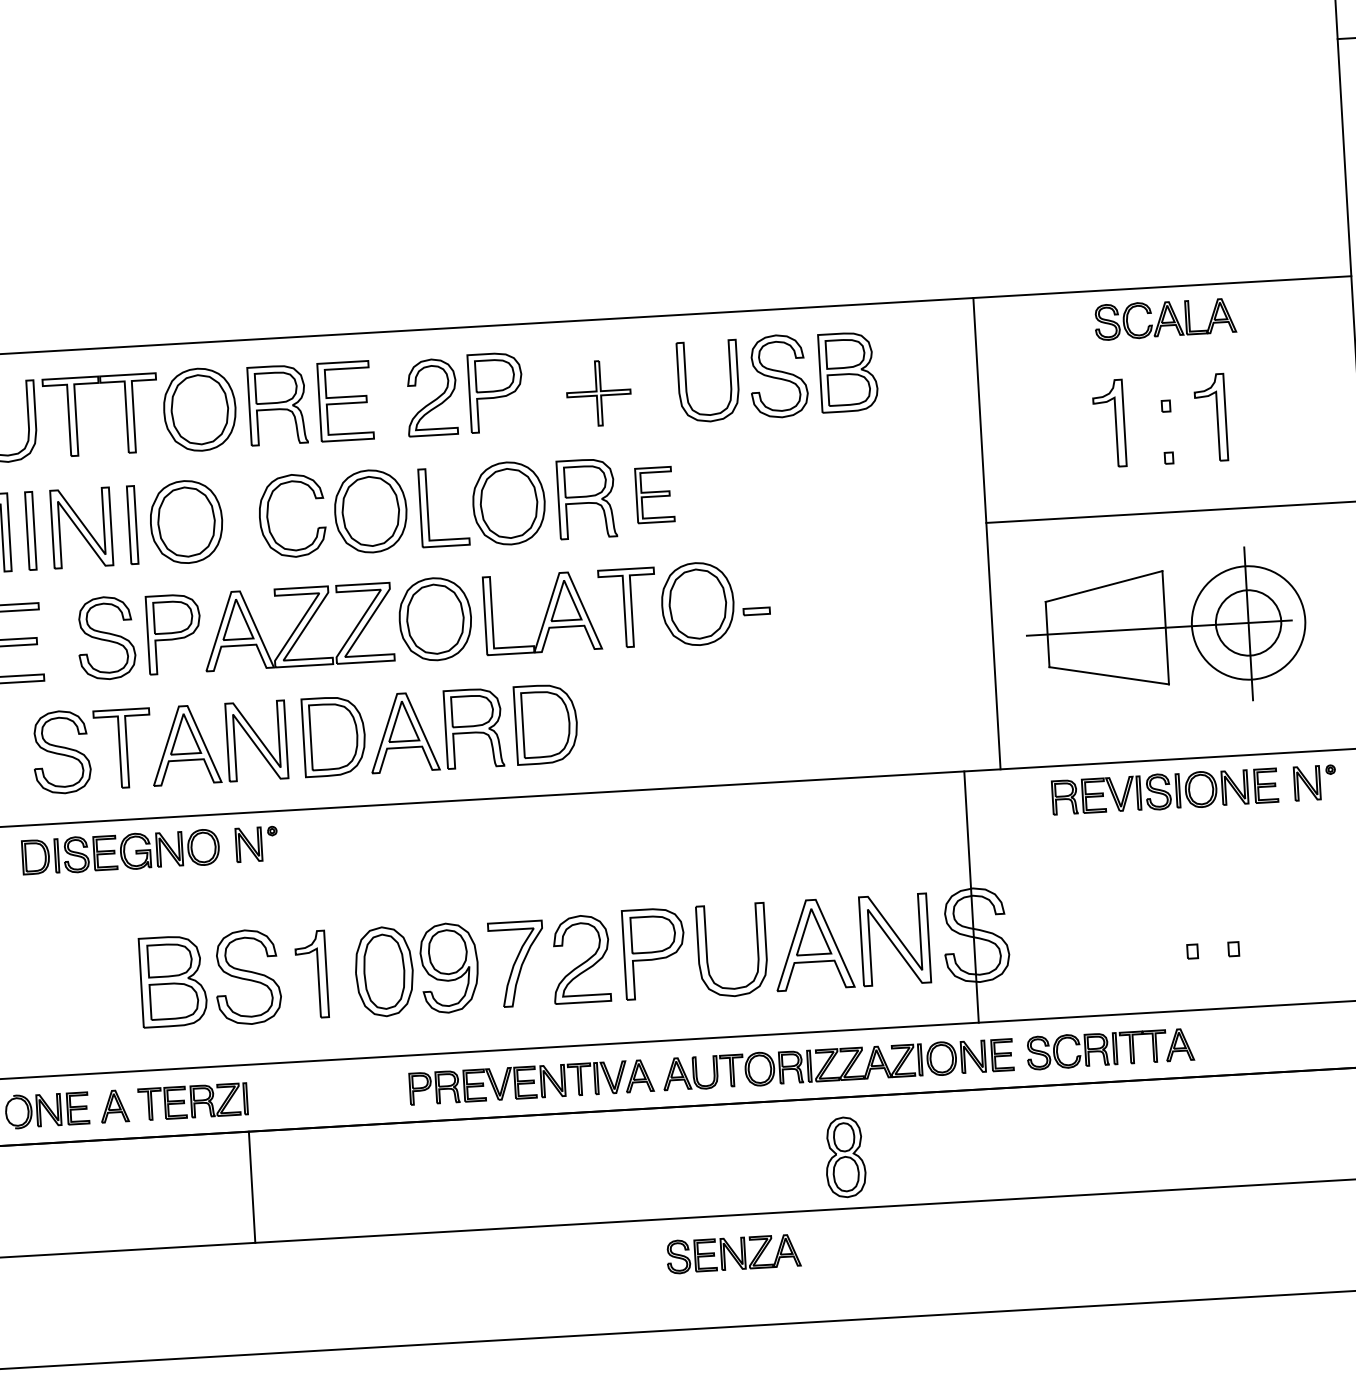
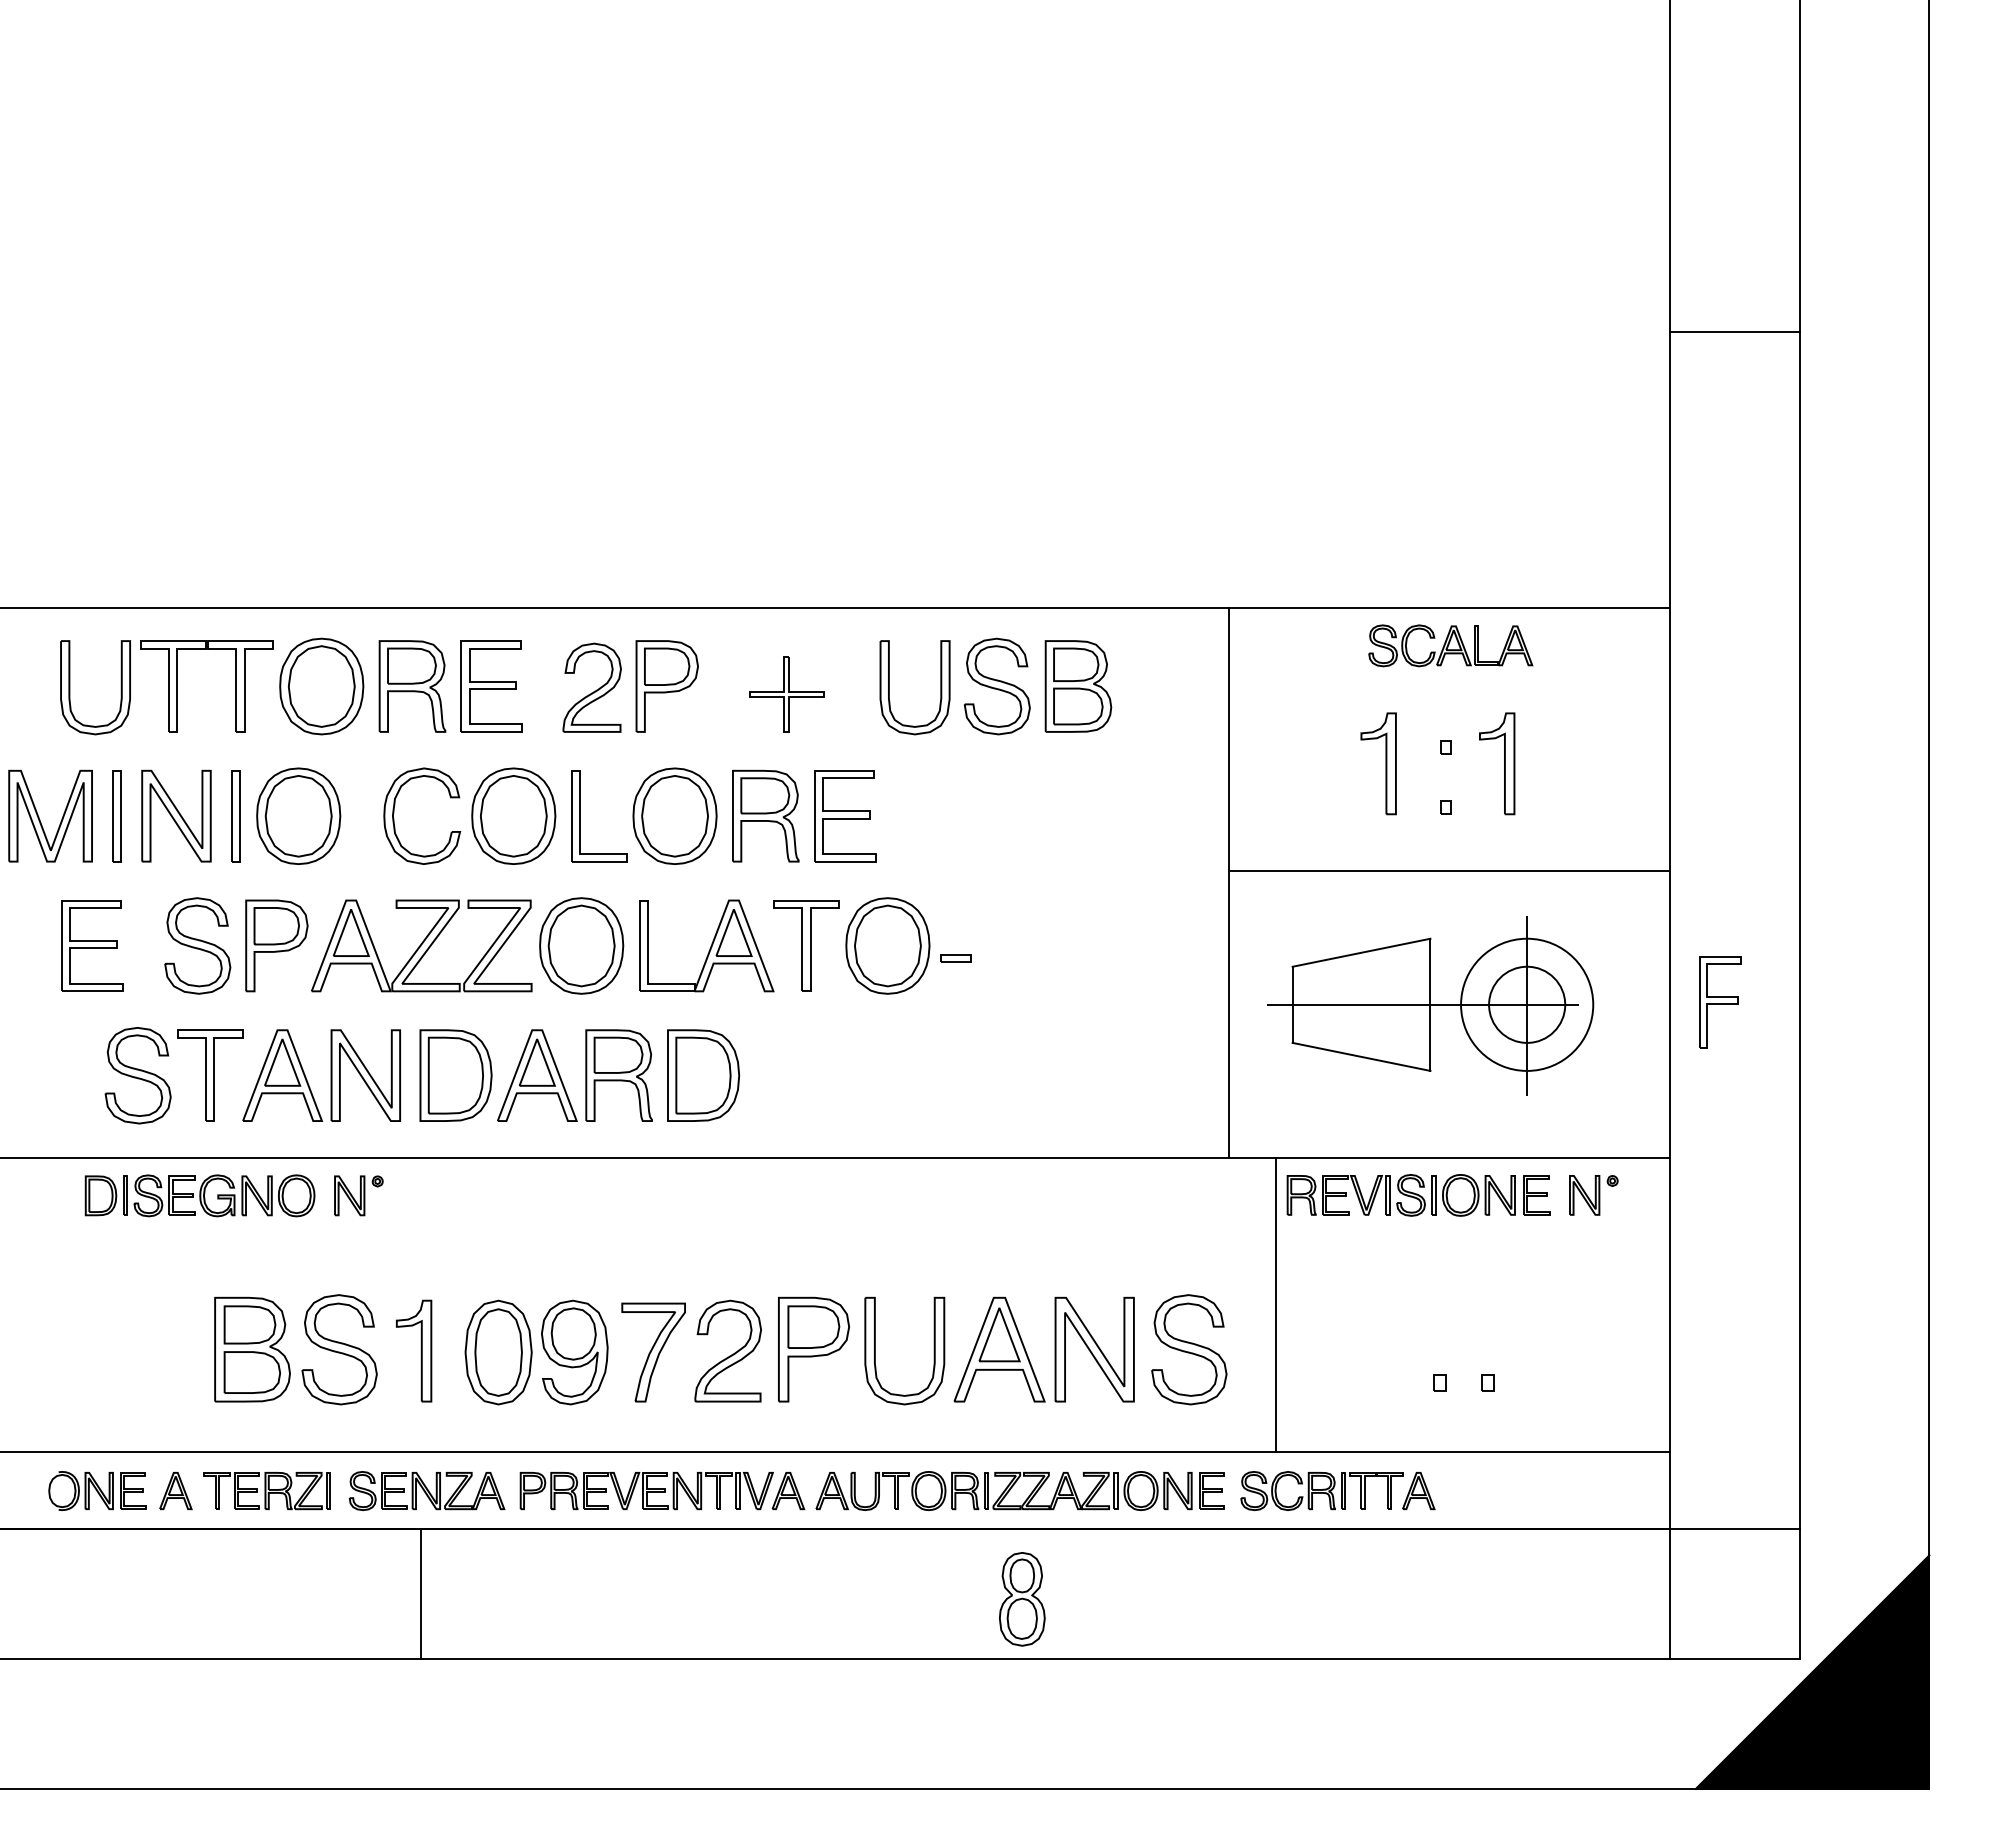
part: (655, 495) -> (845, 816), size x1.43
line: (971, 896) -> (1275, 1304), moved
line: (252, 1187) -> (421, 1594), moved
part: (733, 1253) -> (426, 1490), moved

